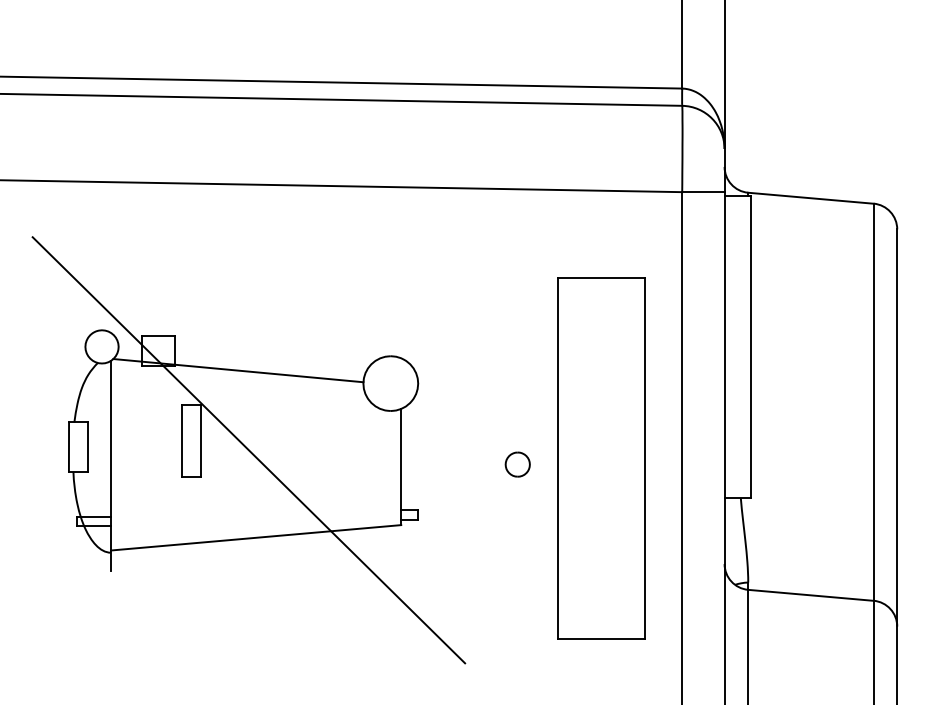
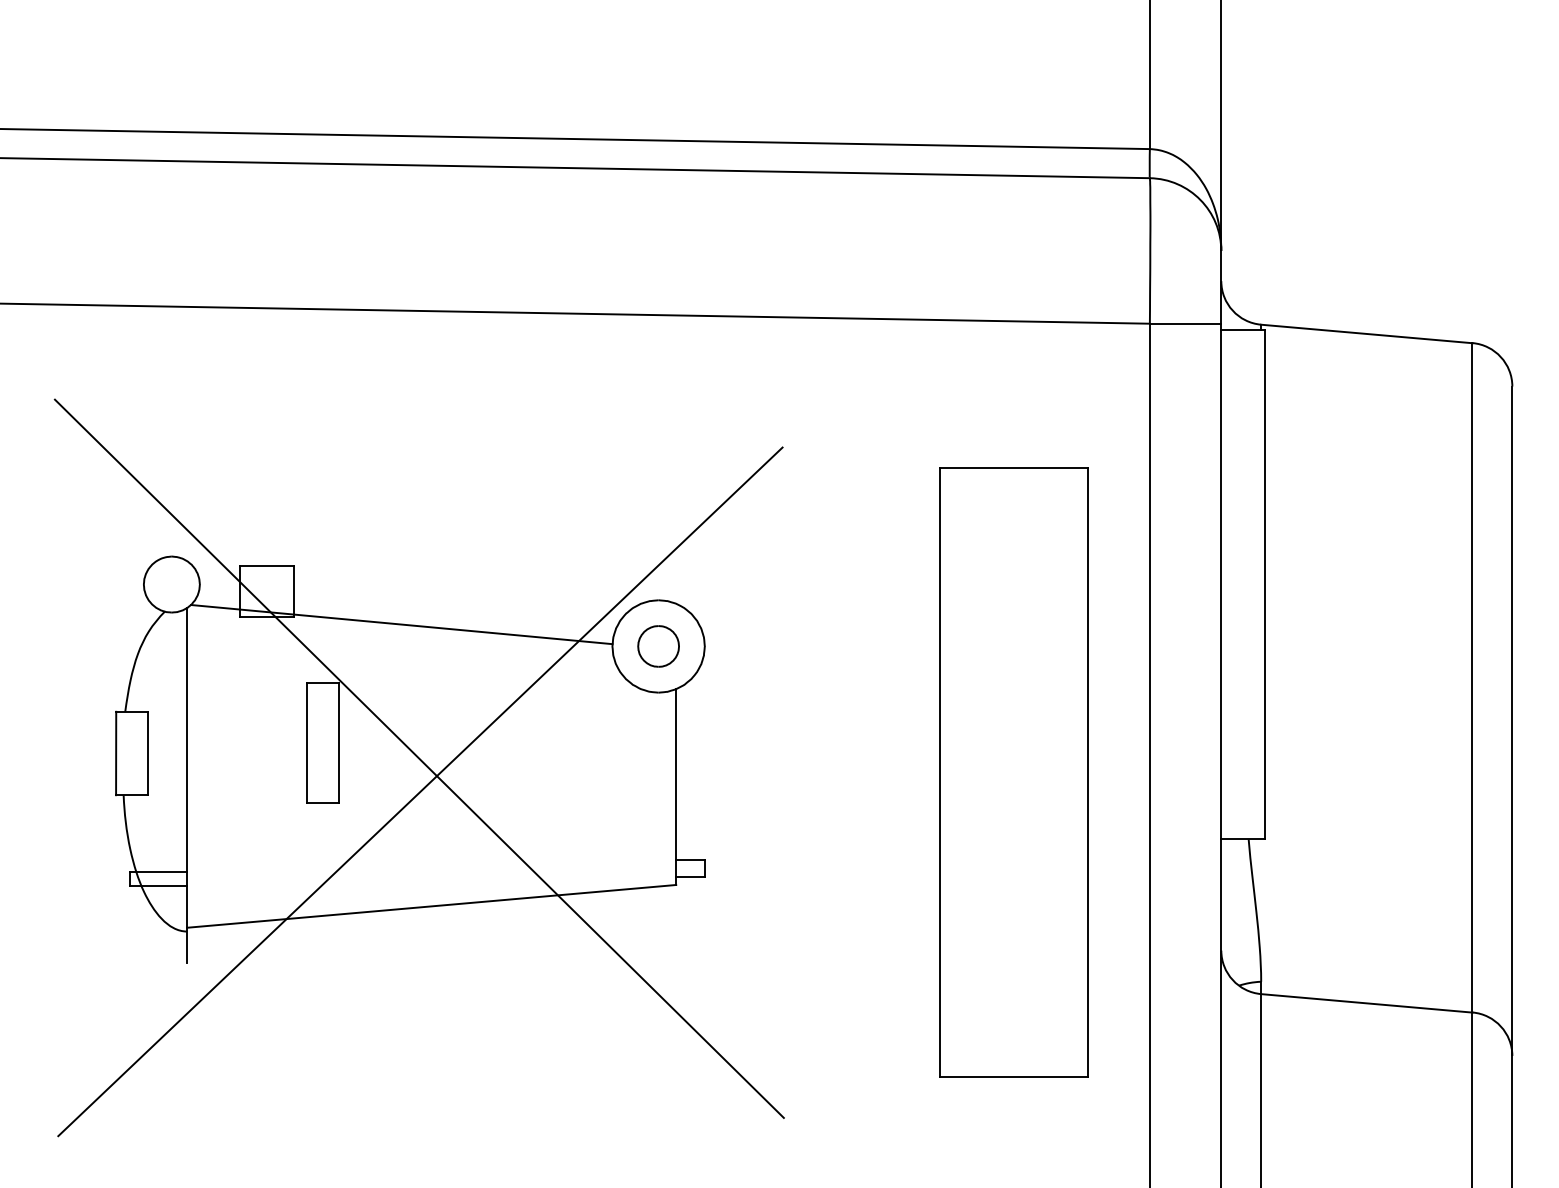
part: (517, 464) -> (658, 646), moved
line: (249, 469) -> (420, 791), added

